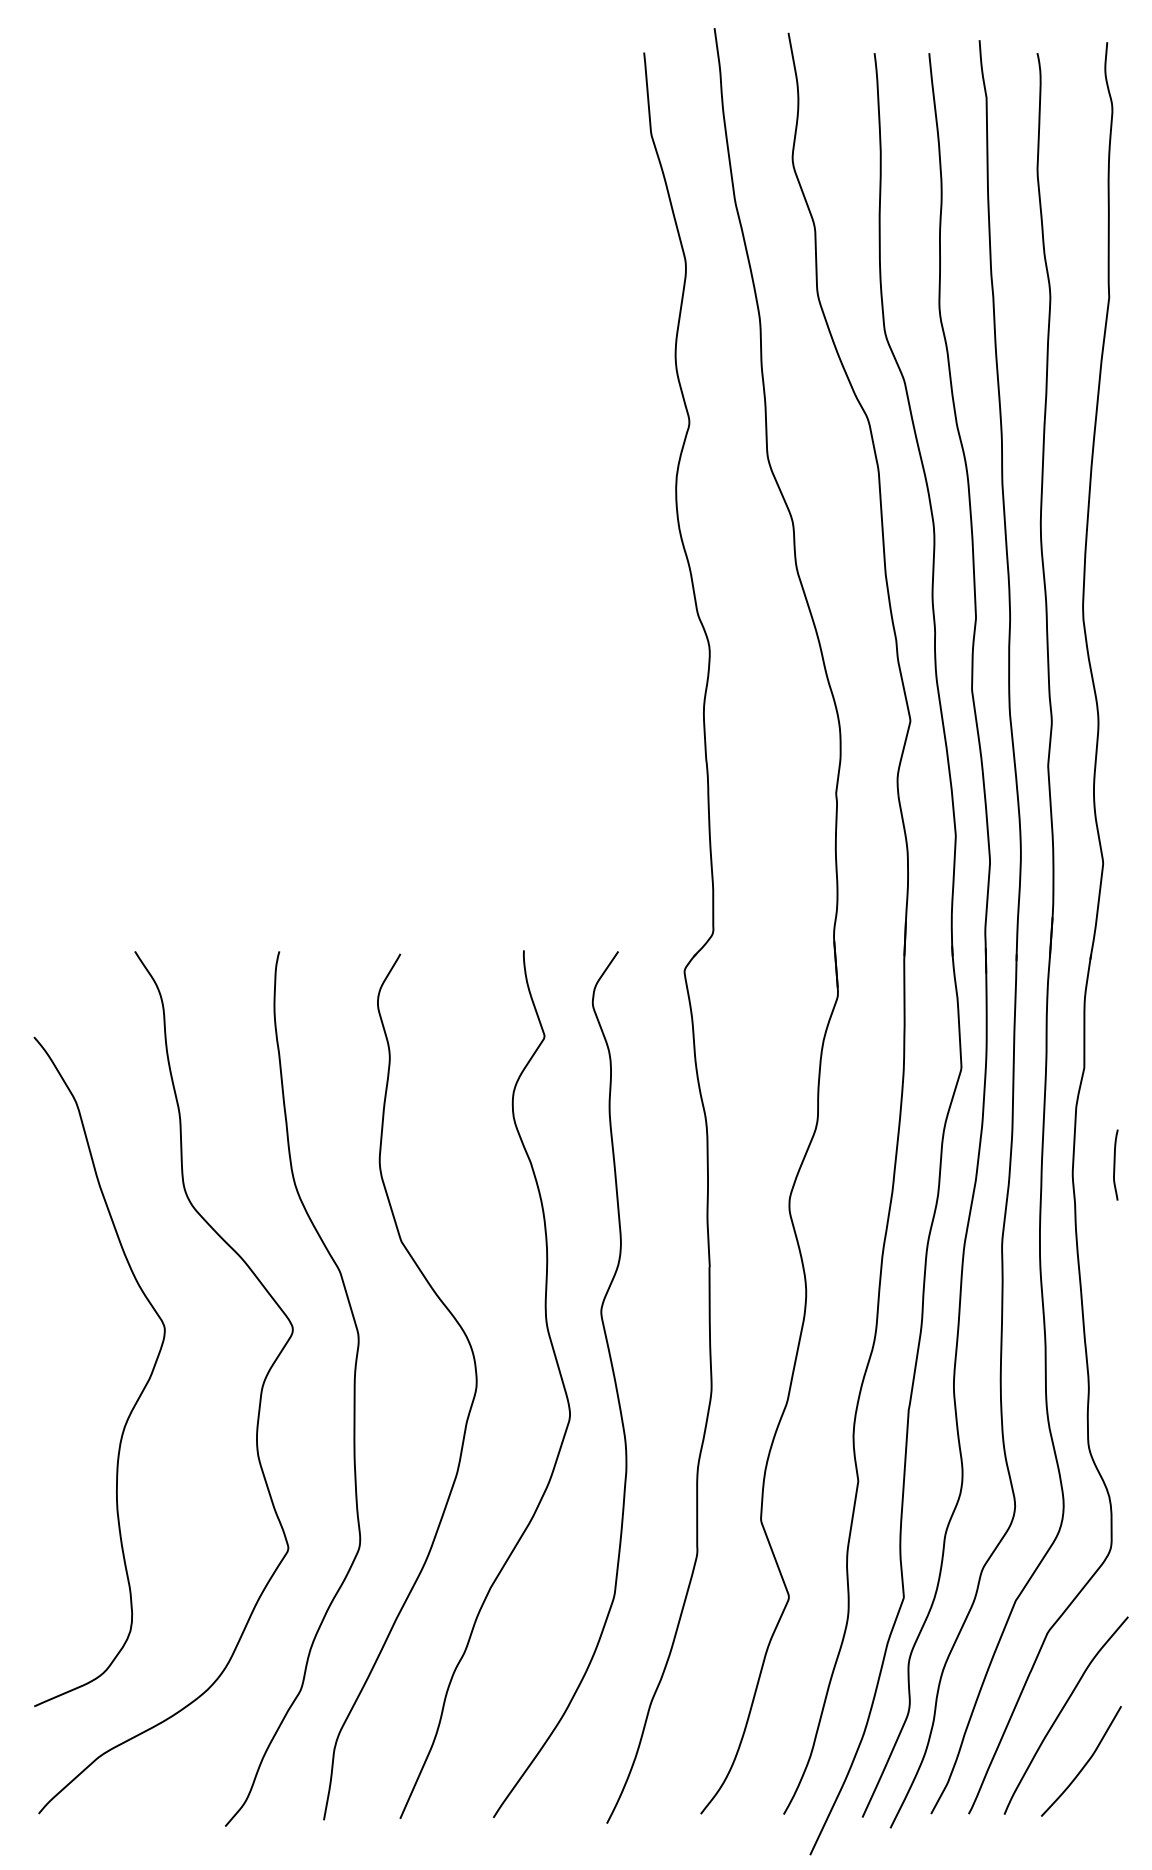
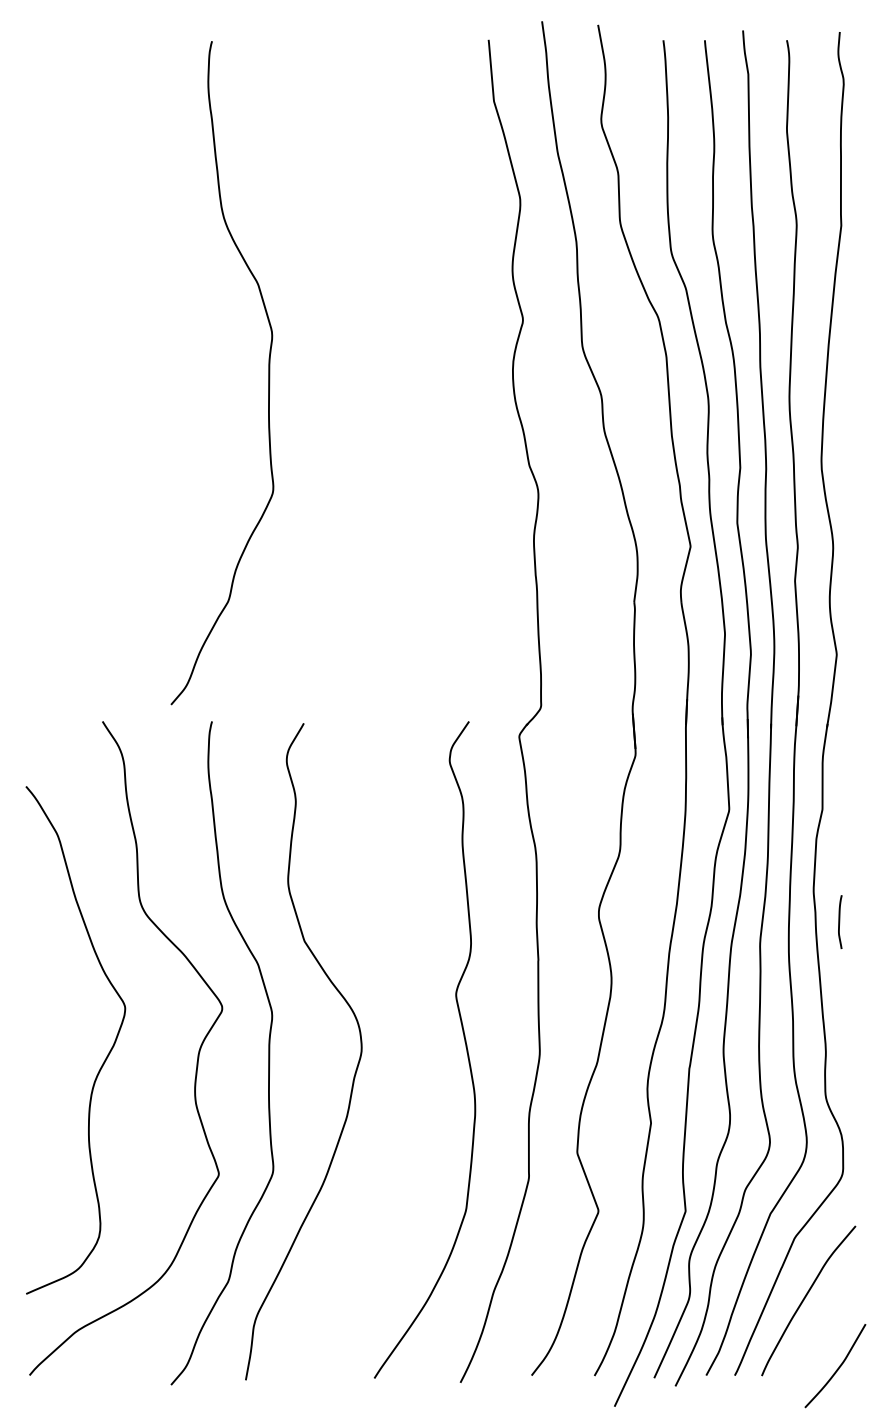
curve: (353, 491) -> (268, 372), added
curve: (1115, 1164) -> (840, 921), moved
curve: (555, 1361) -> (421, 1032), removed
curve: (1084, 1764) -> (837, 1368), moved

